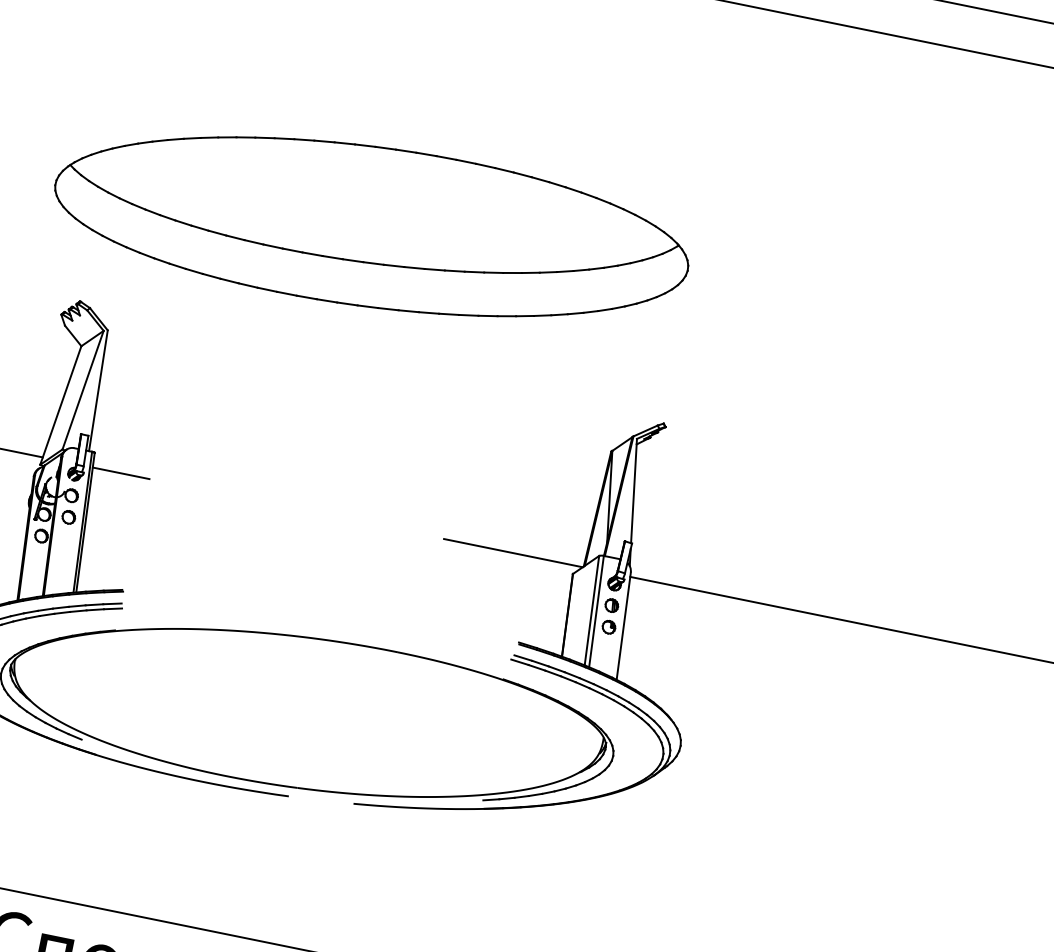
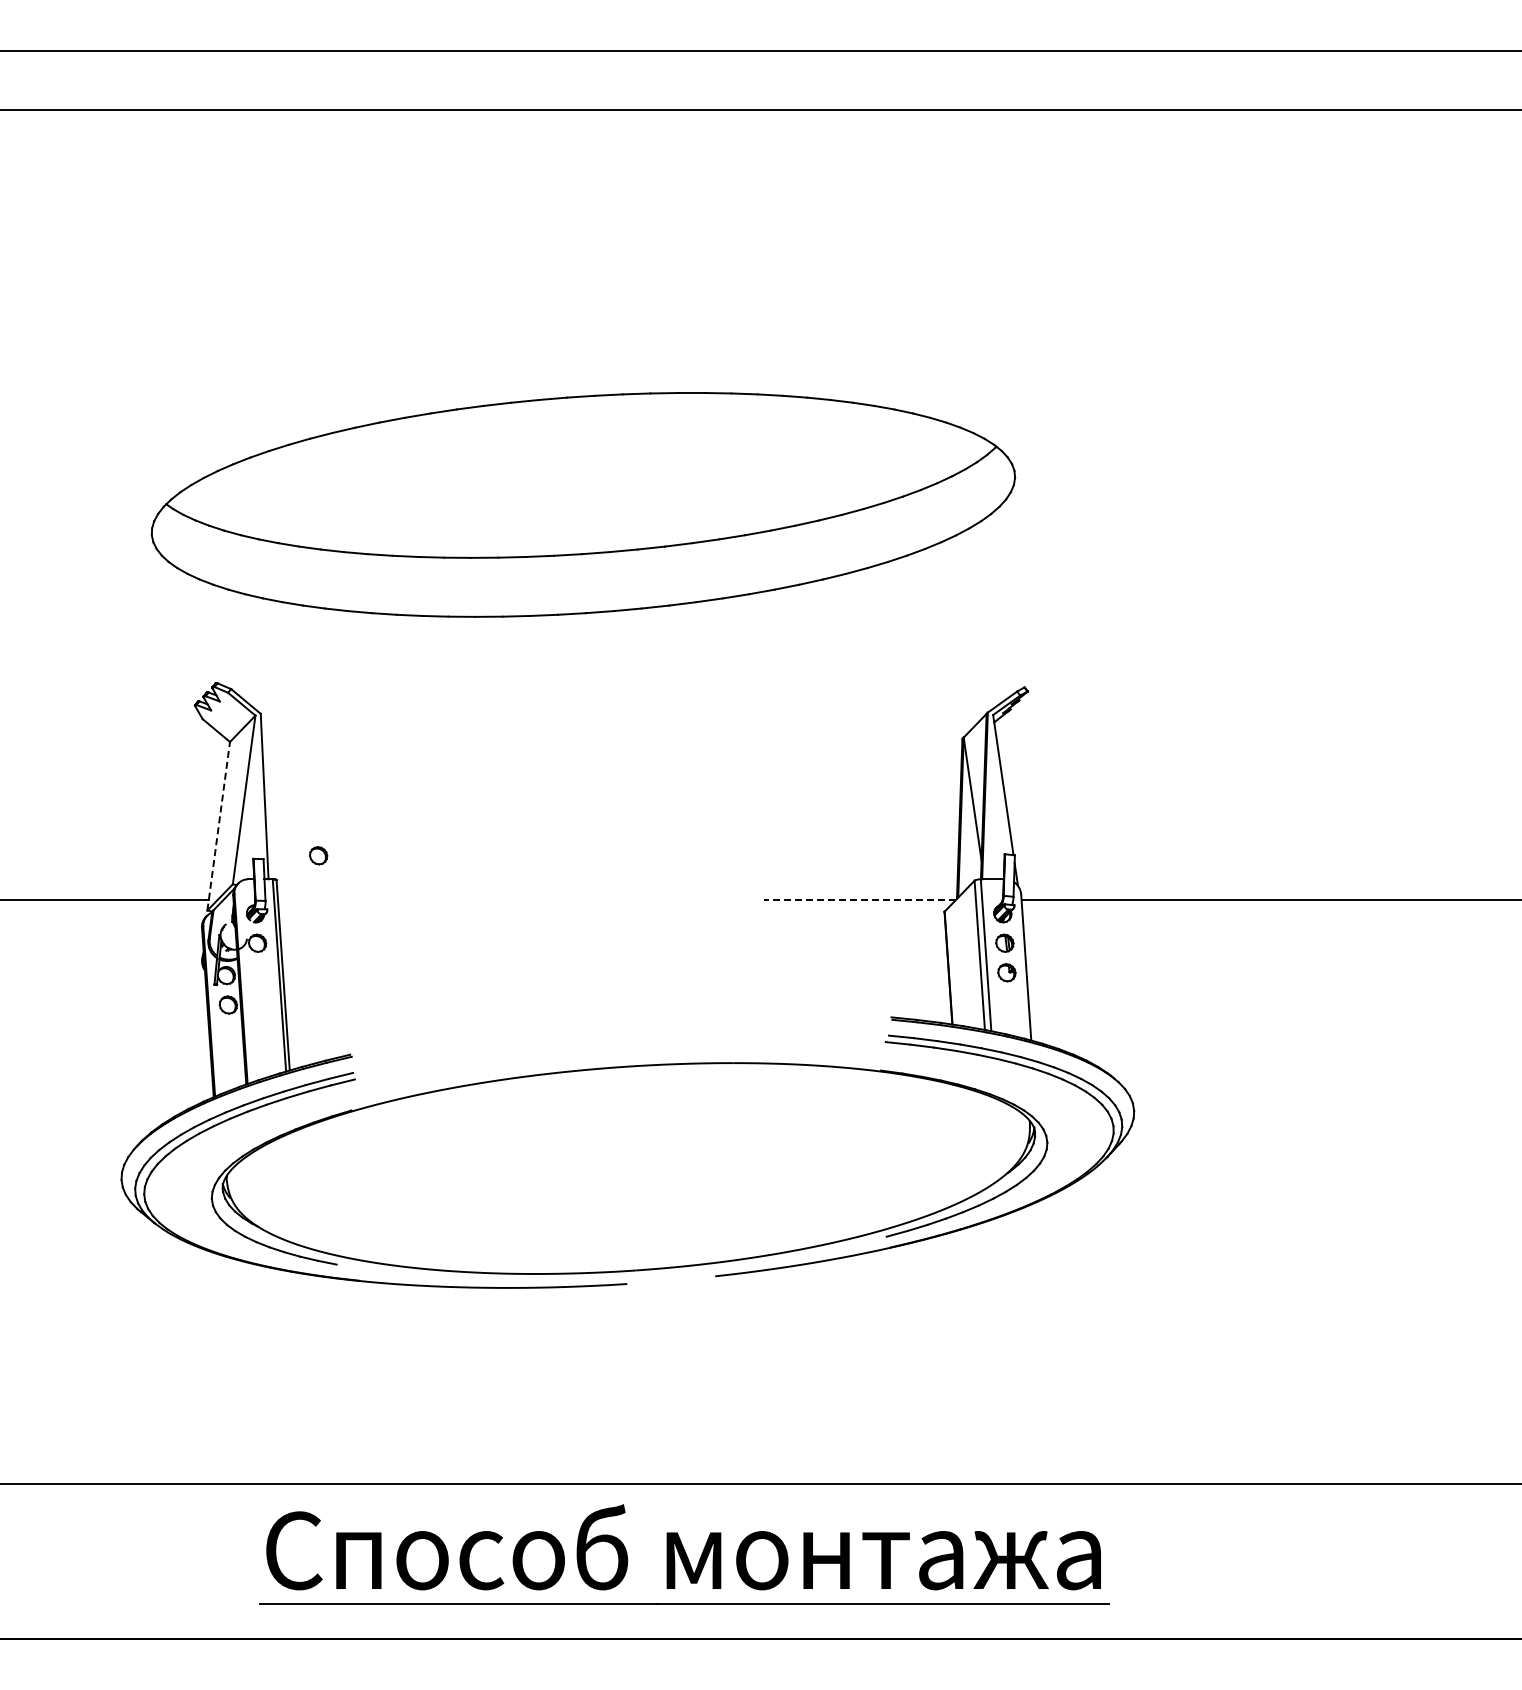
line: (60, 404) -> (218, 825), solid -> dashed
line: (120, 473) -> (316, 900), removed
part: (68, 517) -> (318, 855), moved
line: (513, 553) -> (859, 900), solid -> dashed

